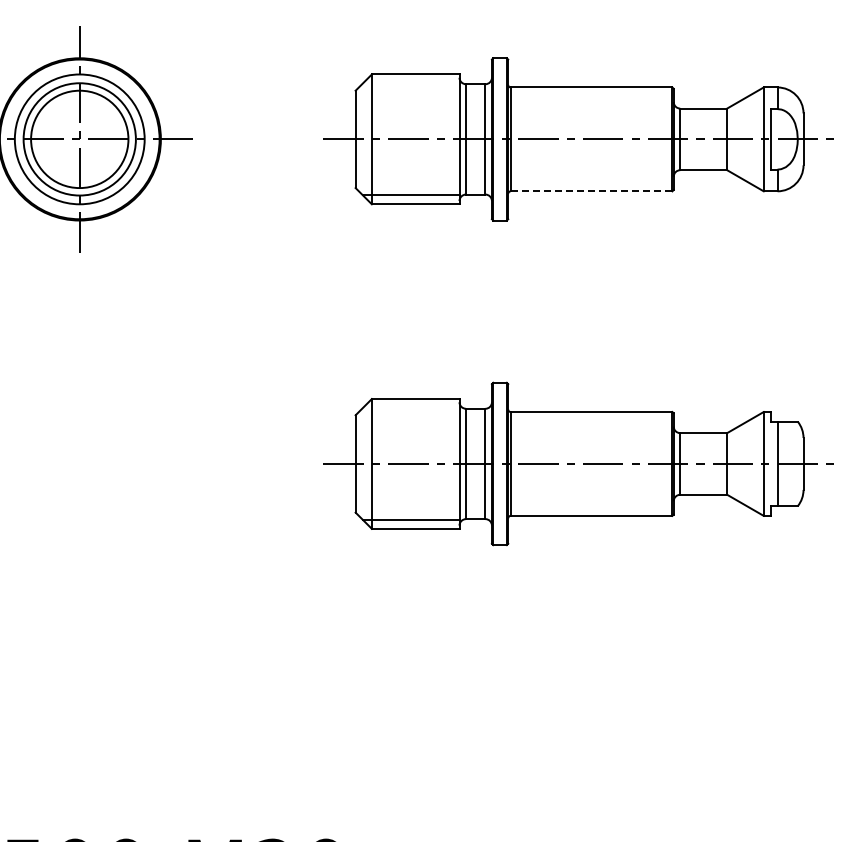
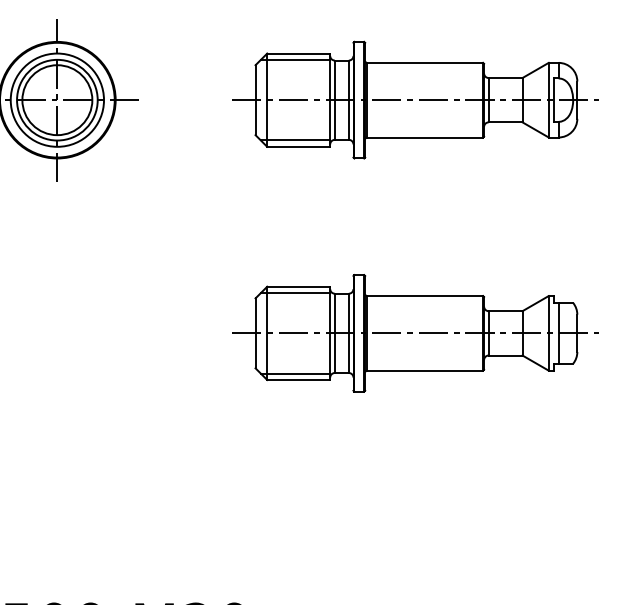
line: (411, 83) -> (295, 60), added
line: (591, 191) -> (425, 137), dashed -> solid
line: (411, 407) -> (295, 292), added

